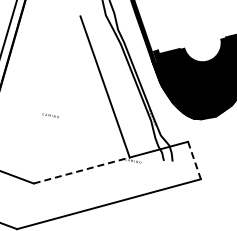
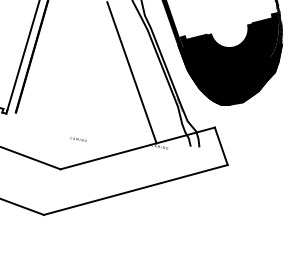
text: (50, 115) -> (78, 139), moved
line: (194, 160) -> (221, 146), dashed -> solid
line: (81, 170) -> (108, 156), dashed -> solid

